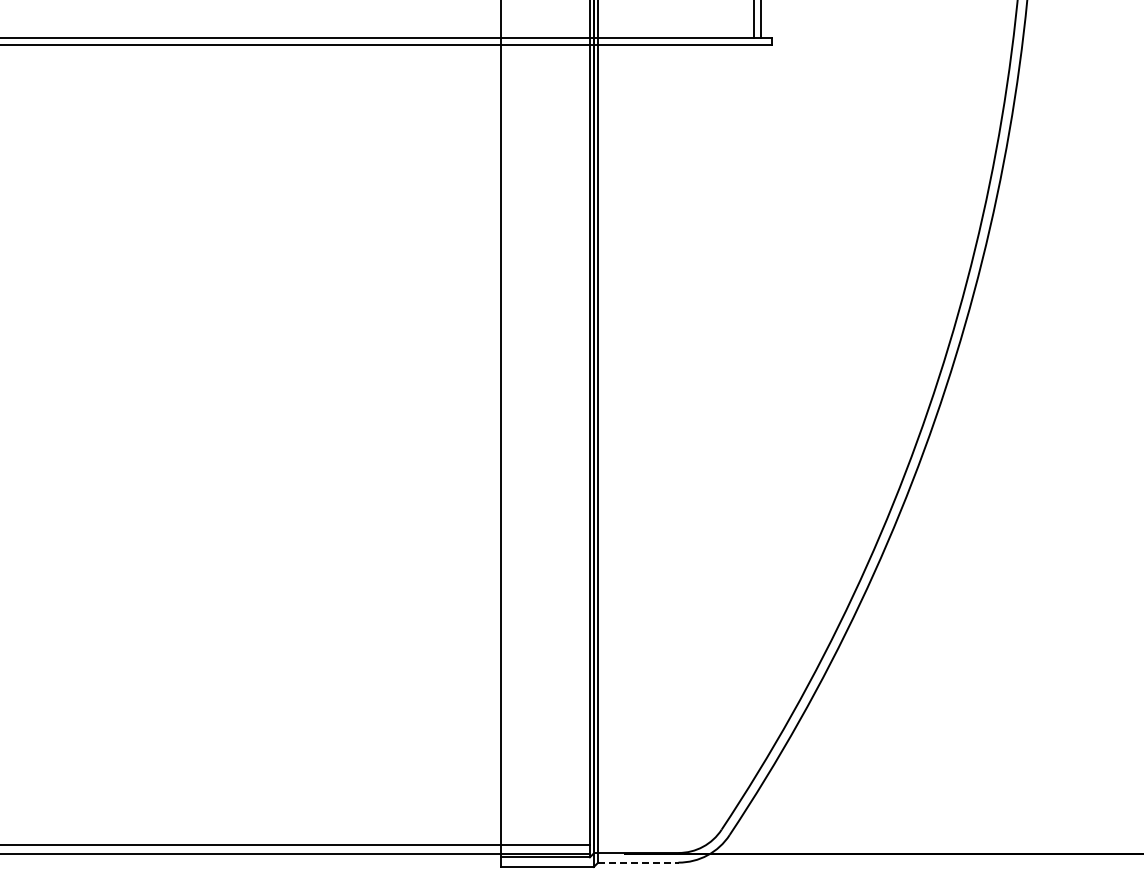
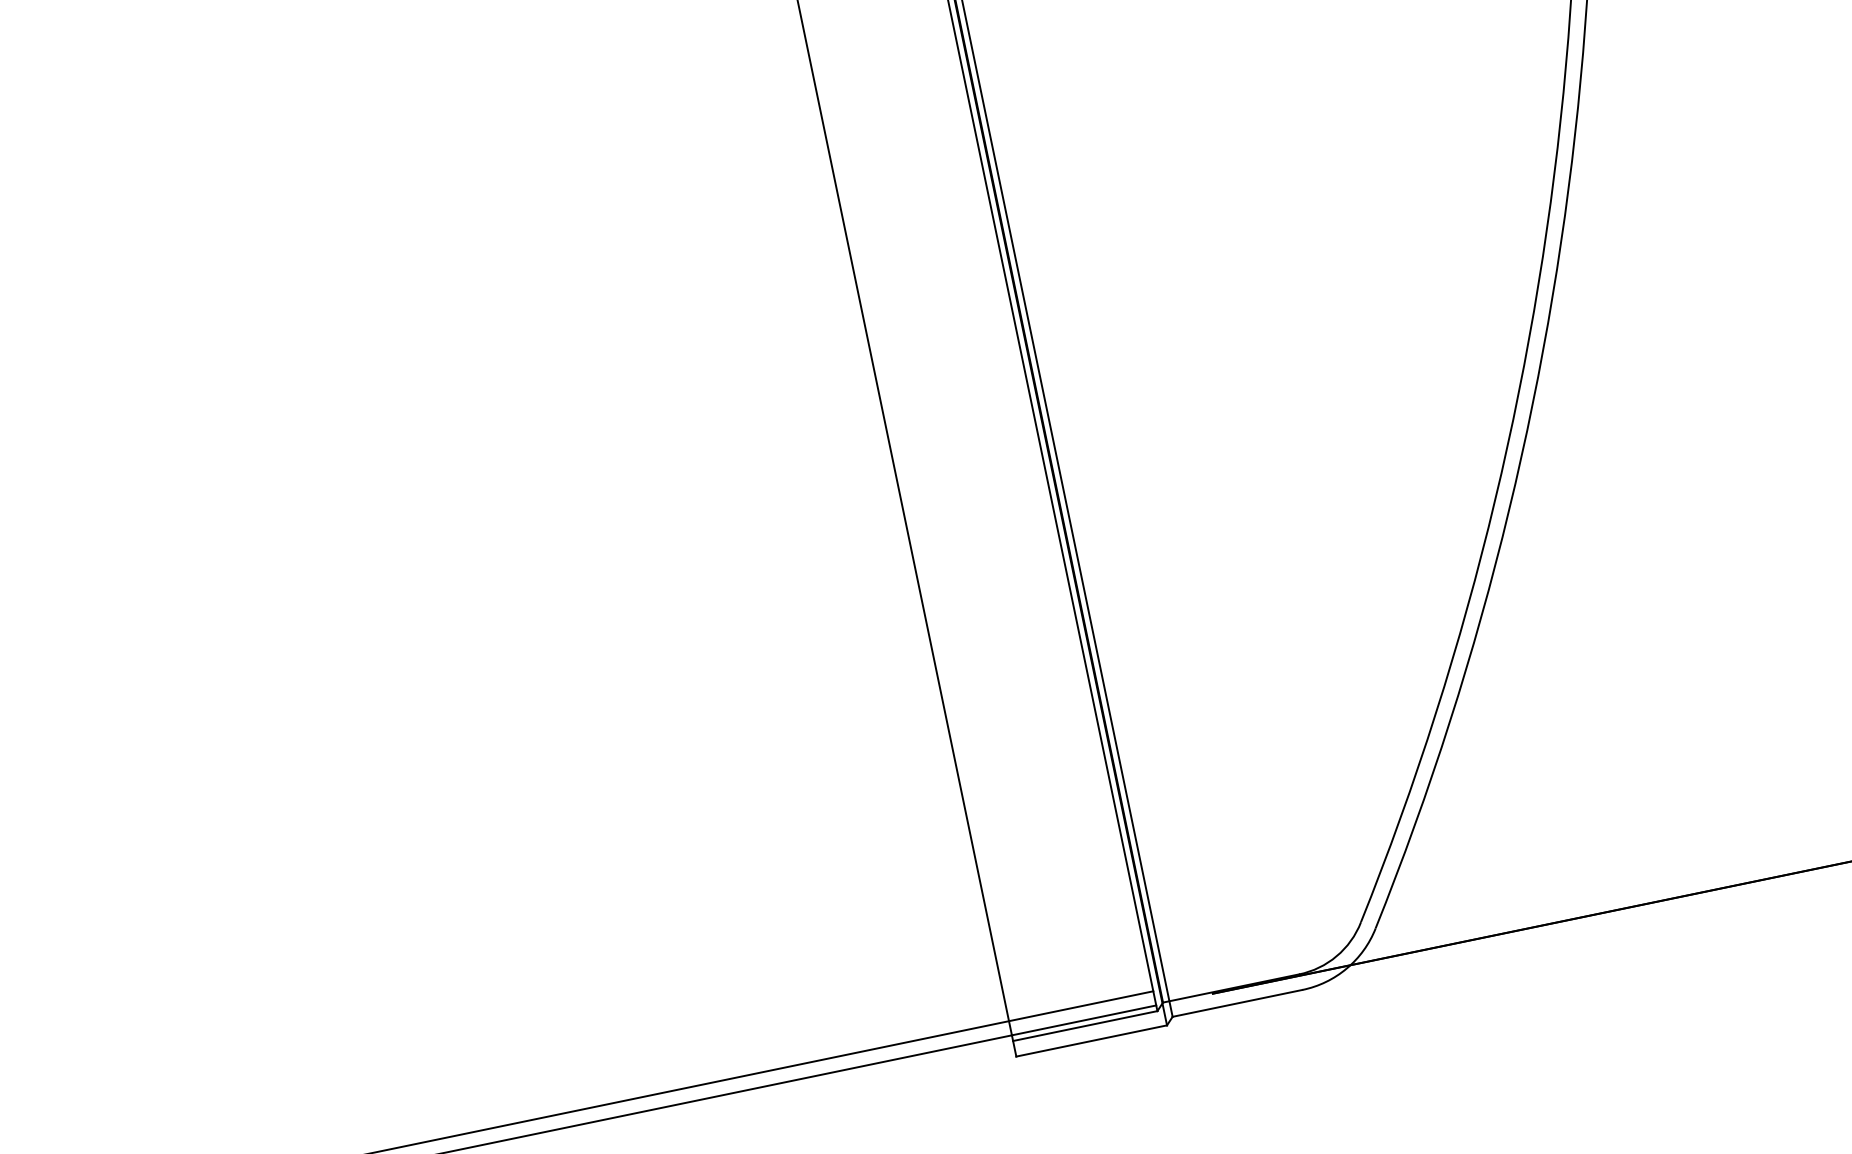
line: (638, 862) -> (1237, 1003), dashed -> solid

